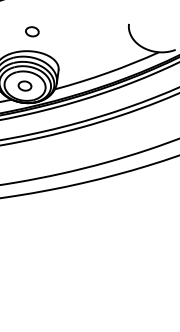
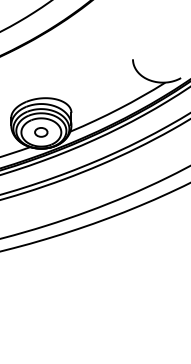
part: (32, 31) -> (41, 79), removed

